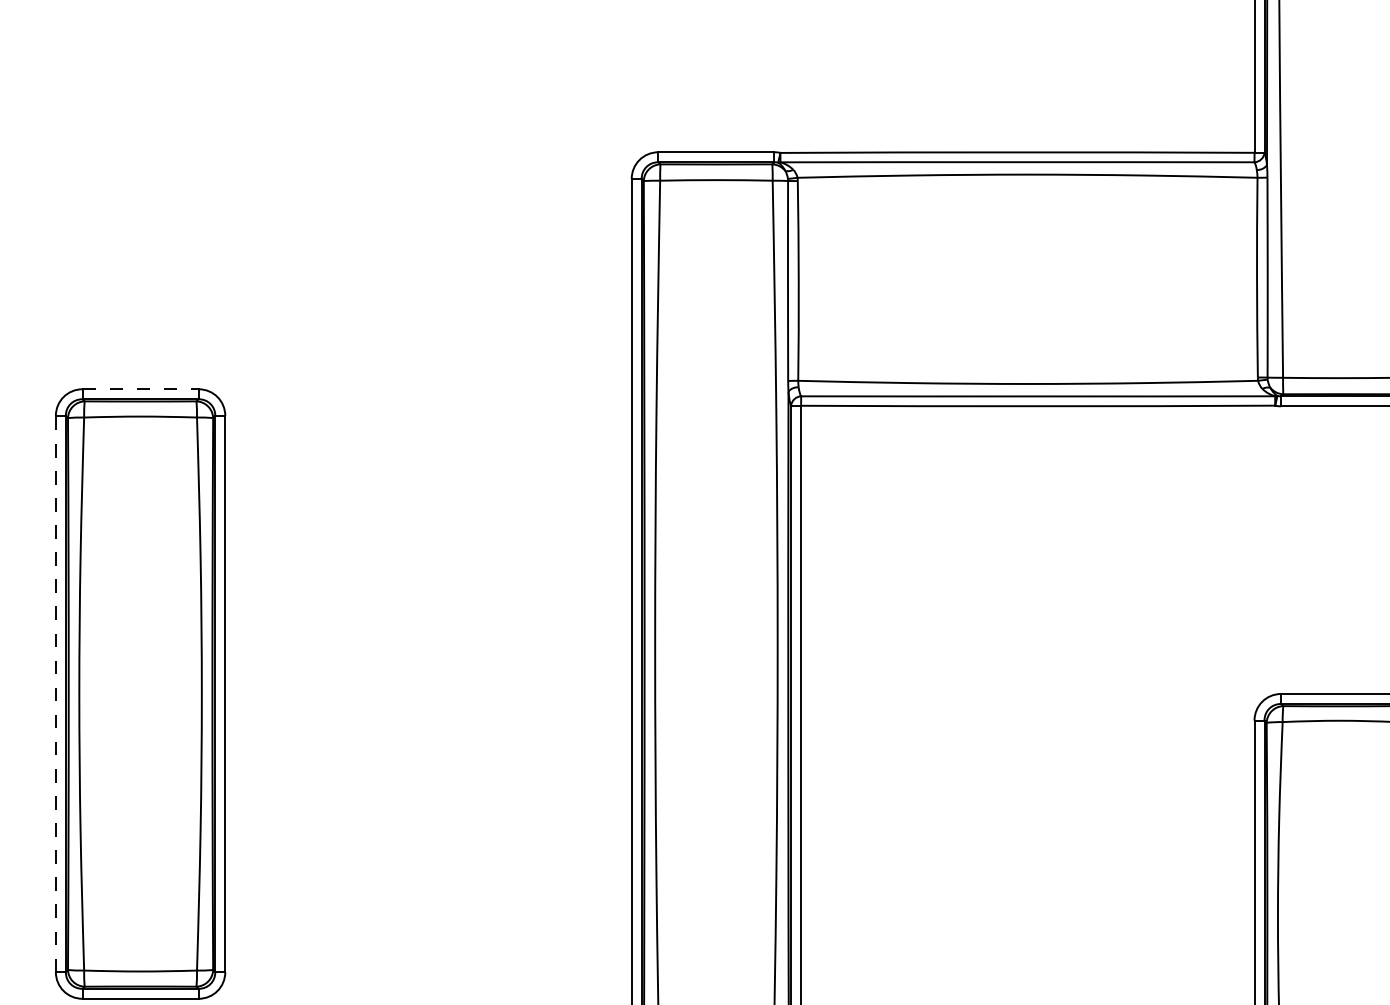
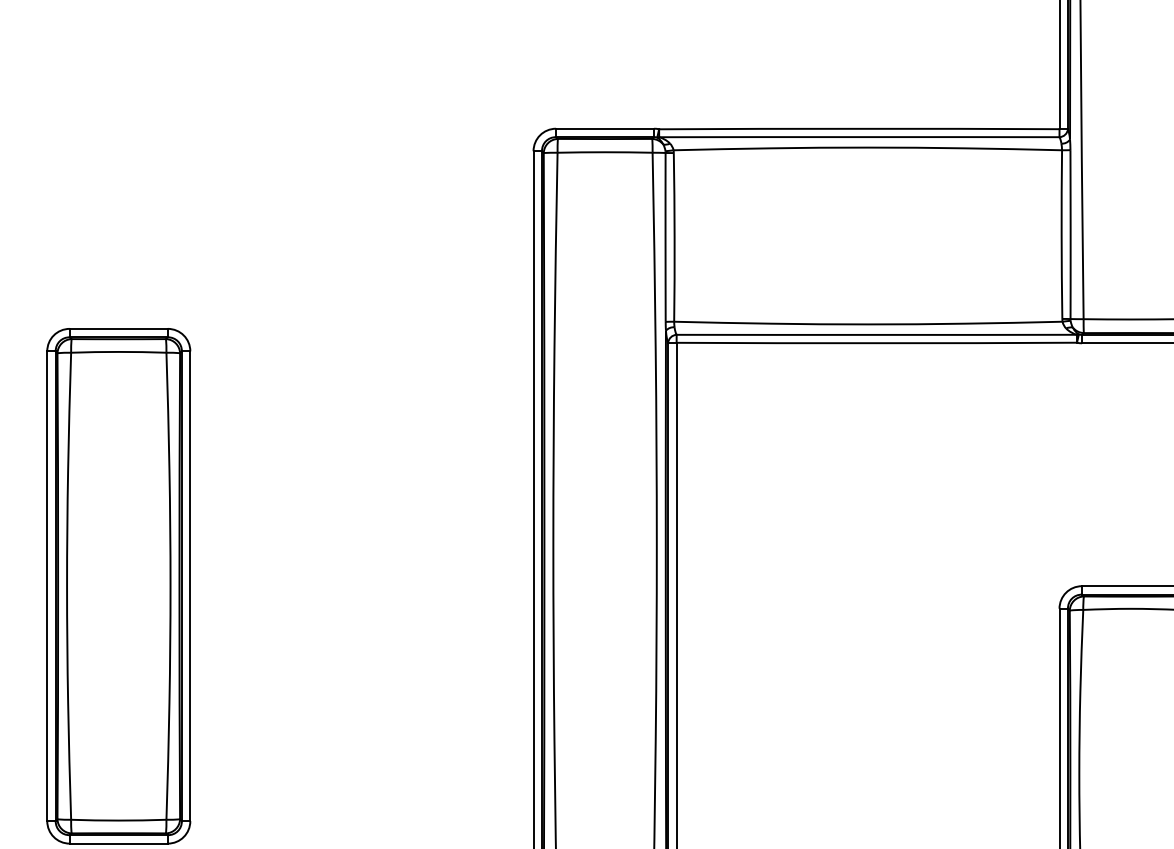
line: (141, 389) -> (119, 329), dashed -> solid
line: (55, 693) -> (46, 585), dashed -> solid

